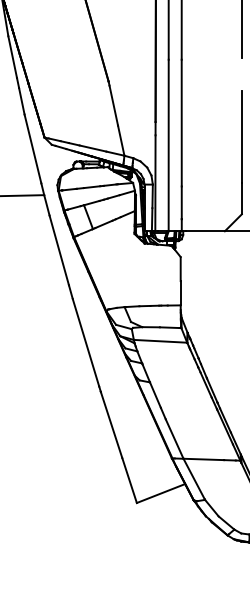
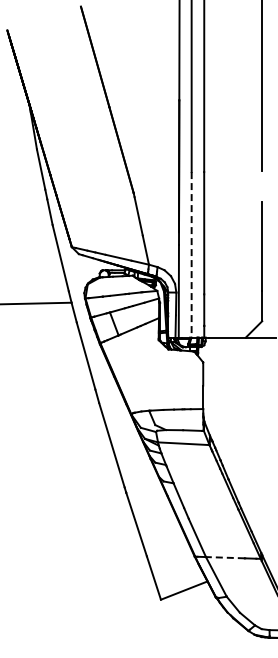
line: (168, 145) -> (191, 254), solid -> dashed
line: (202, 459) -> (224, 557), solid -> dashed

